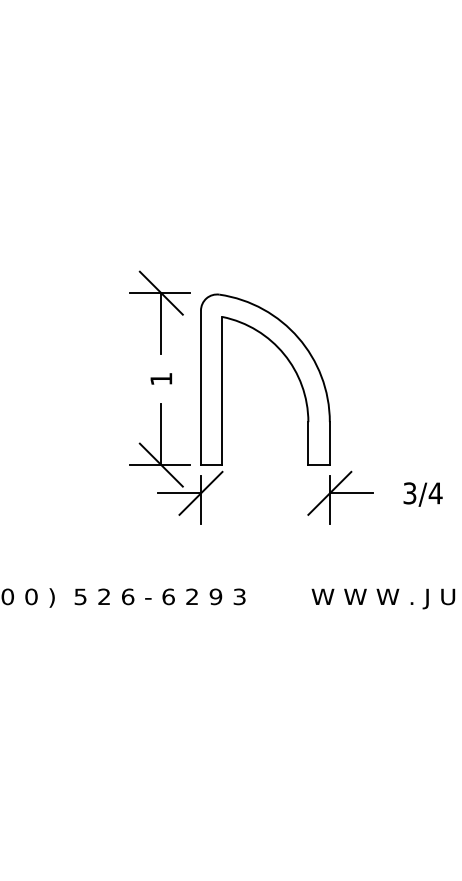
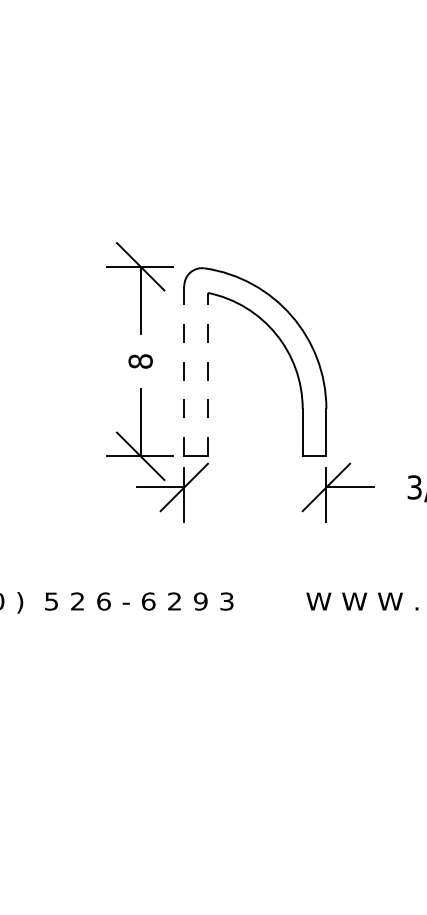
text: (161, 378) -> (140, 360), 1 -> 8
line: (200, 387) -> (183, 370), solid -> dashed
line: (222, 390) -> (208, 374), solid -> dashed

